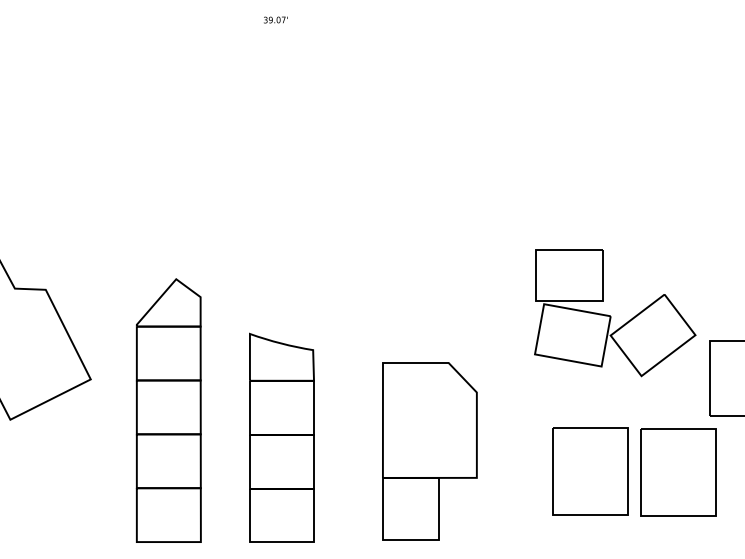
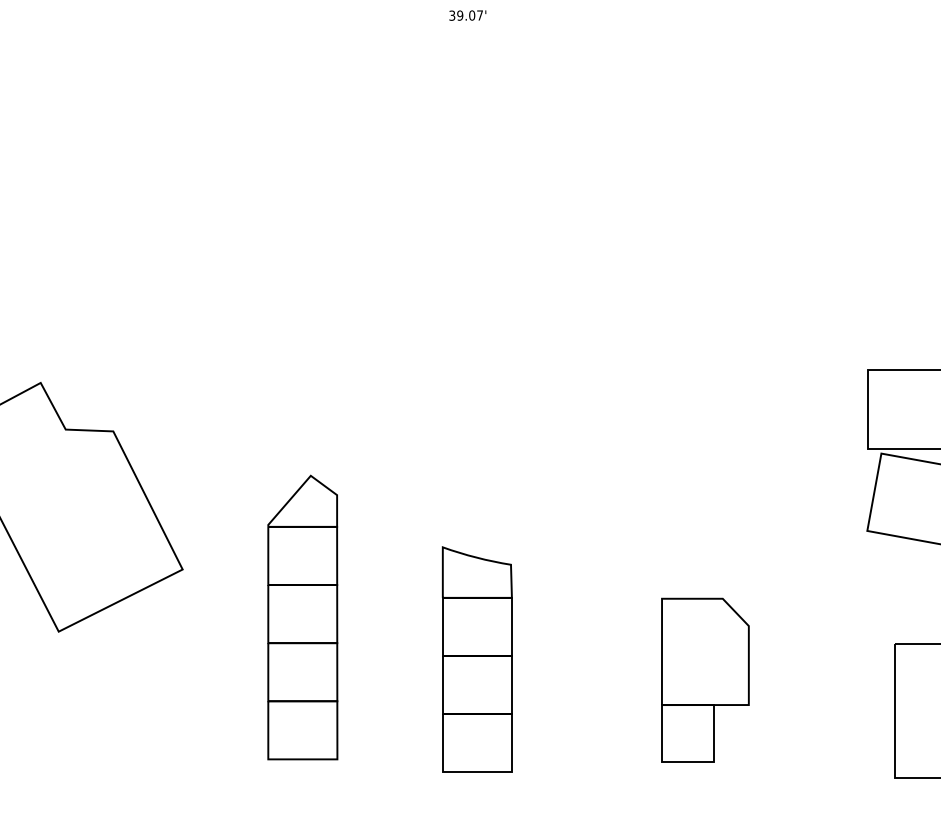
part: (168, 410) -> (302, 617), size x0.7
part: (281, 437) -> (476, 659), size x0.7
part: (429, 451) -> (704, 680), size x0.6

